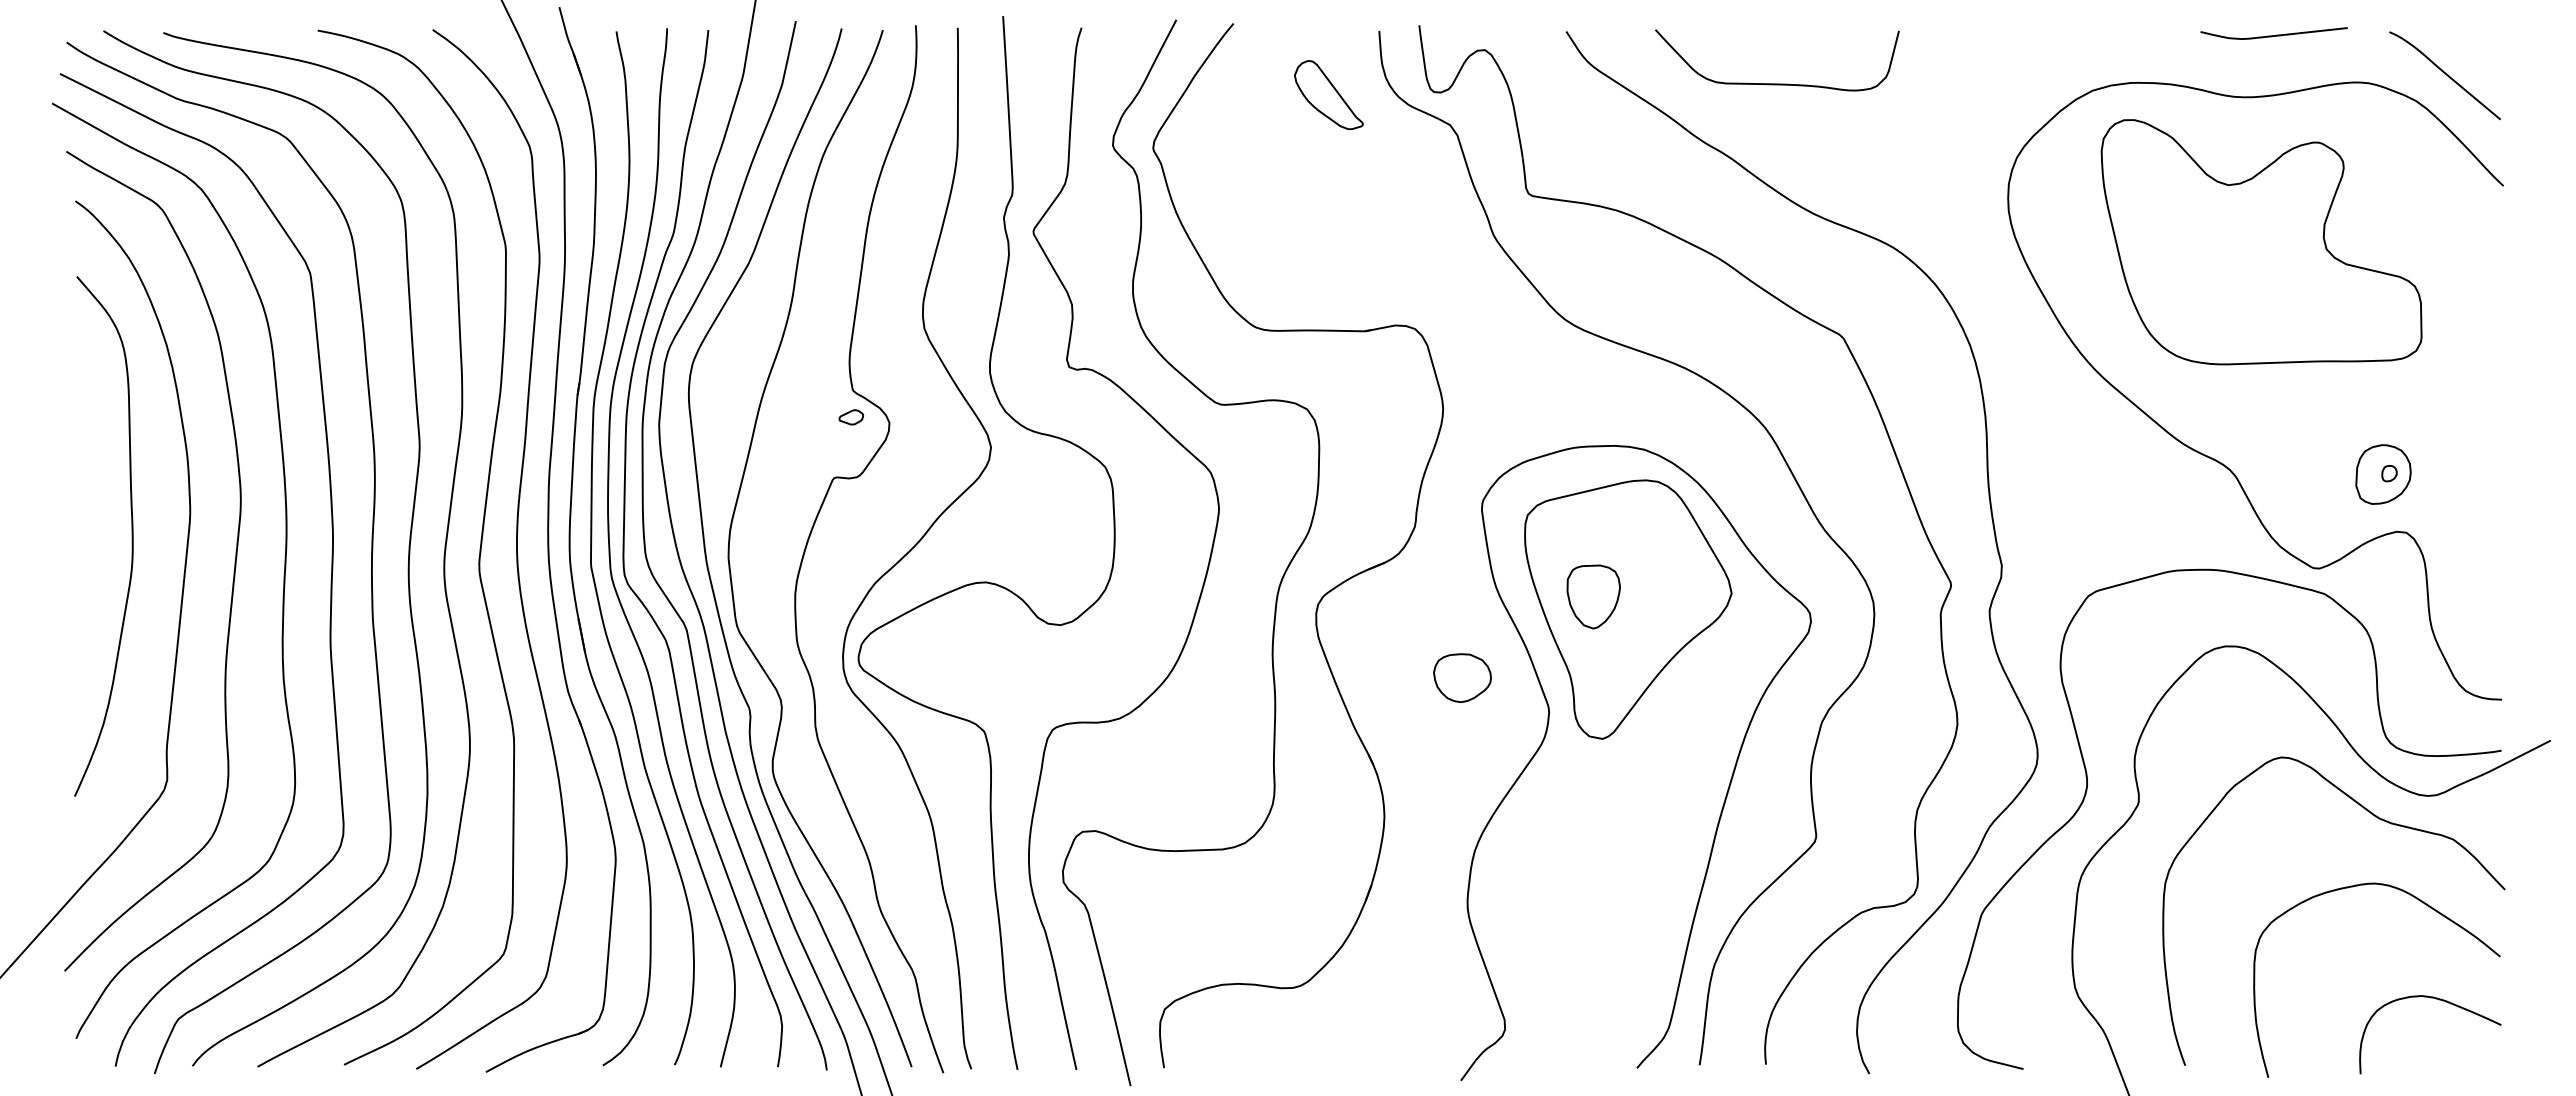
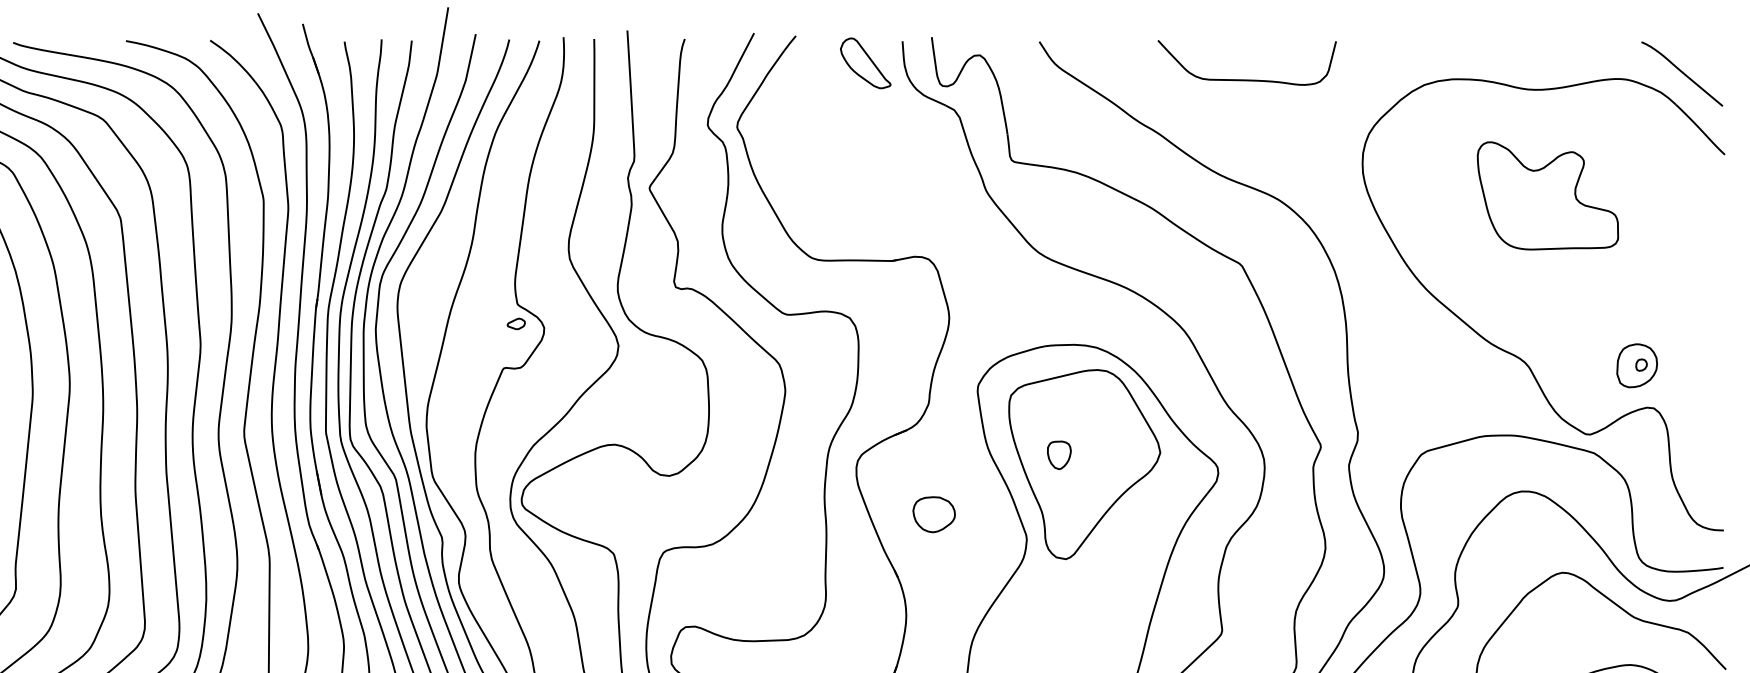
curve: (2273, 35) -> (1556, 44), removed
curve: (1777, 83) -> (1247, 79), moved
part: (1328, 95) -> (865, 63), moved
part: (2261, 242) -> (1547, 196), size x0.6
part: (1593, 596) -> (1059, 455), size x0.6
part: (1462, 678) -> (934, 514), moved

